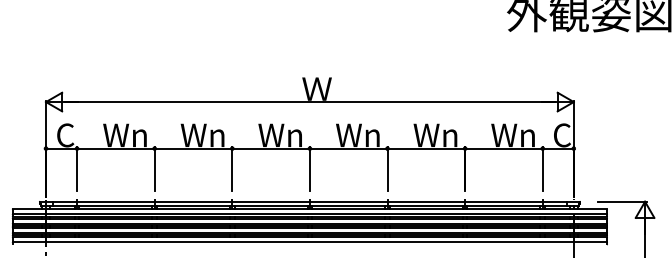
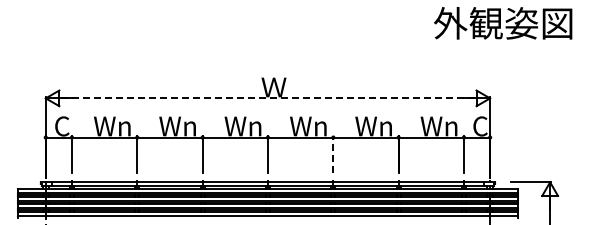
line: (310, 102) -> (268, 98), solid -> dashed
line: (387, 168) -> (333, 154), solid -> dashed

